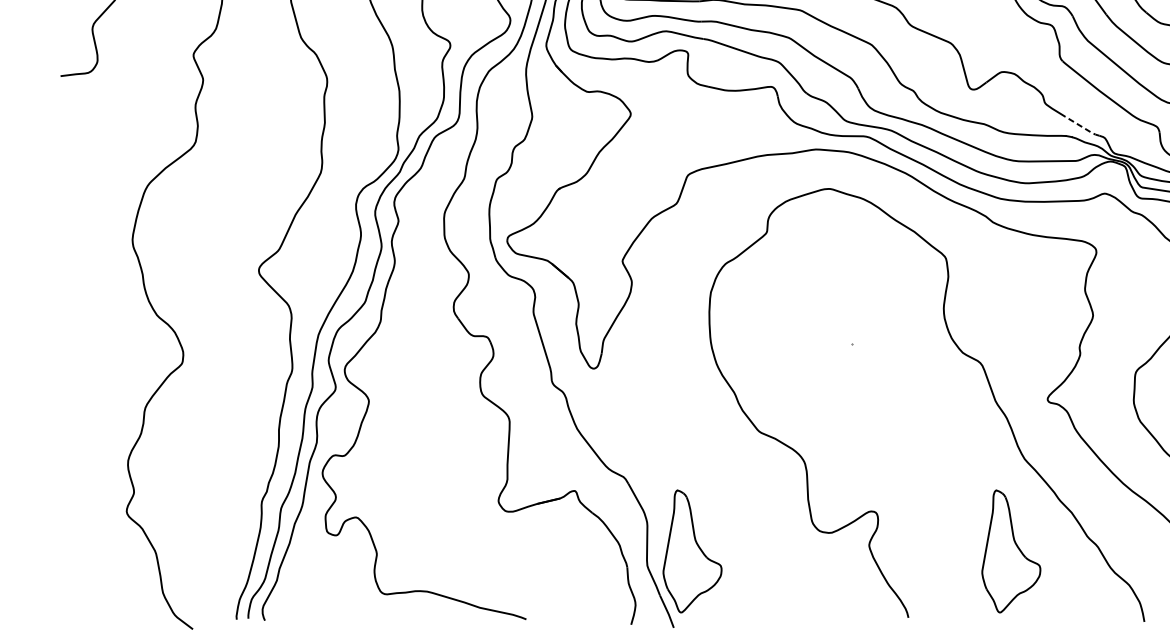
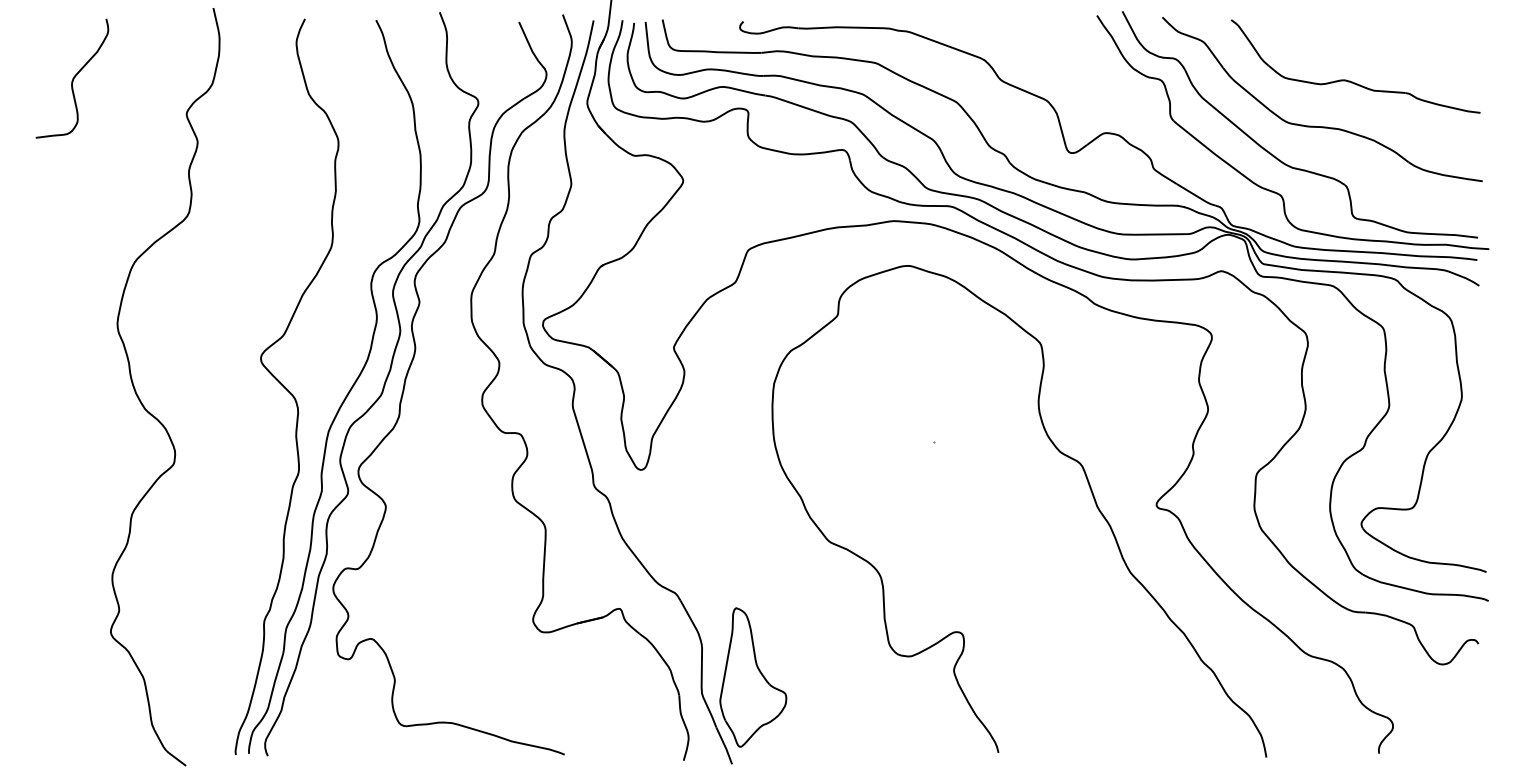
line: (1082, 127) -> (1196, 196), dashed -> solid
part: (1011, 551) -> (1115, 677), removed

